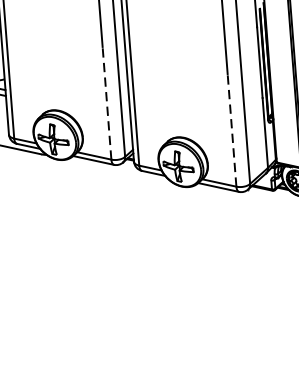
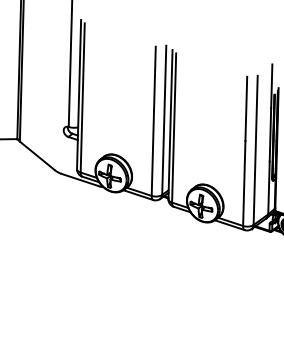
line: (106, 103) -> (152, 153), dashed -> solid
line: (232, 130) -> (244, 183), dashed -> solid

